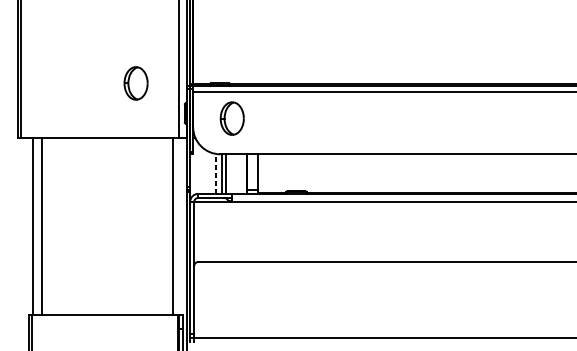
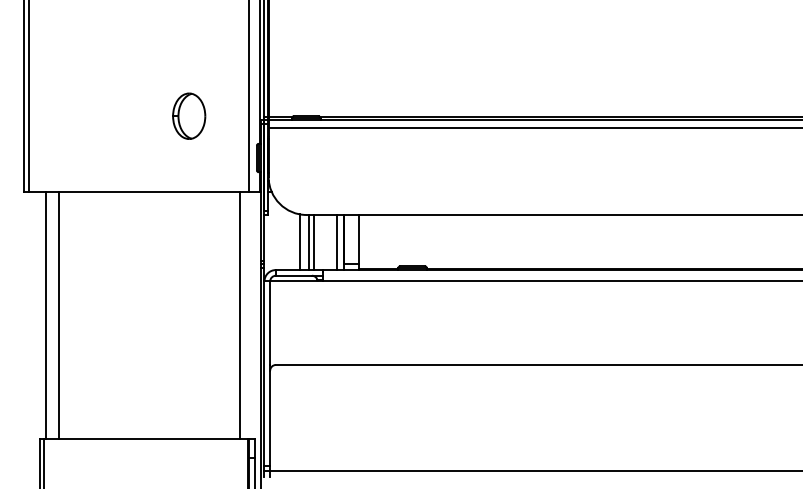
part: (232, 118) -> (323, 164), removed
line: (215, 174) -> (300, 242), dashed -> solid
line: (241, 174) -> (336, 242), added

